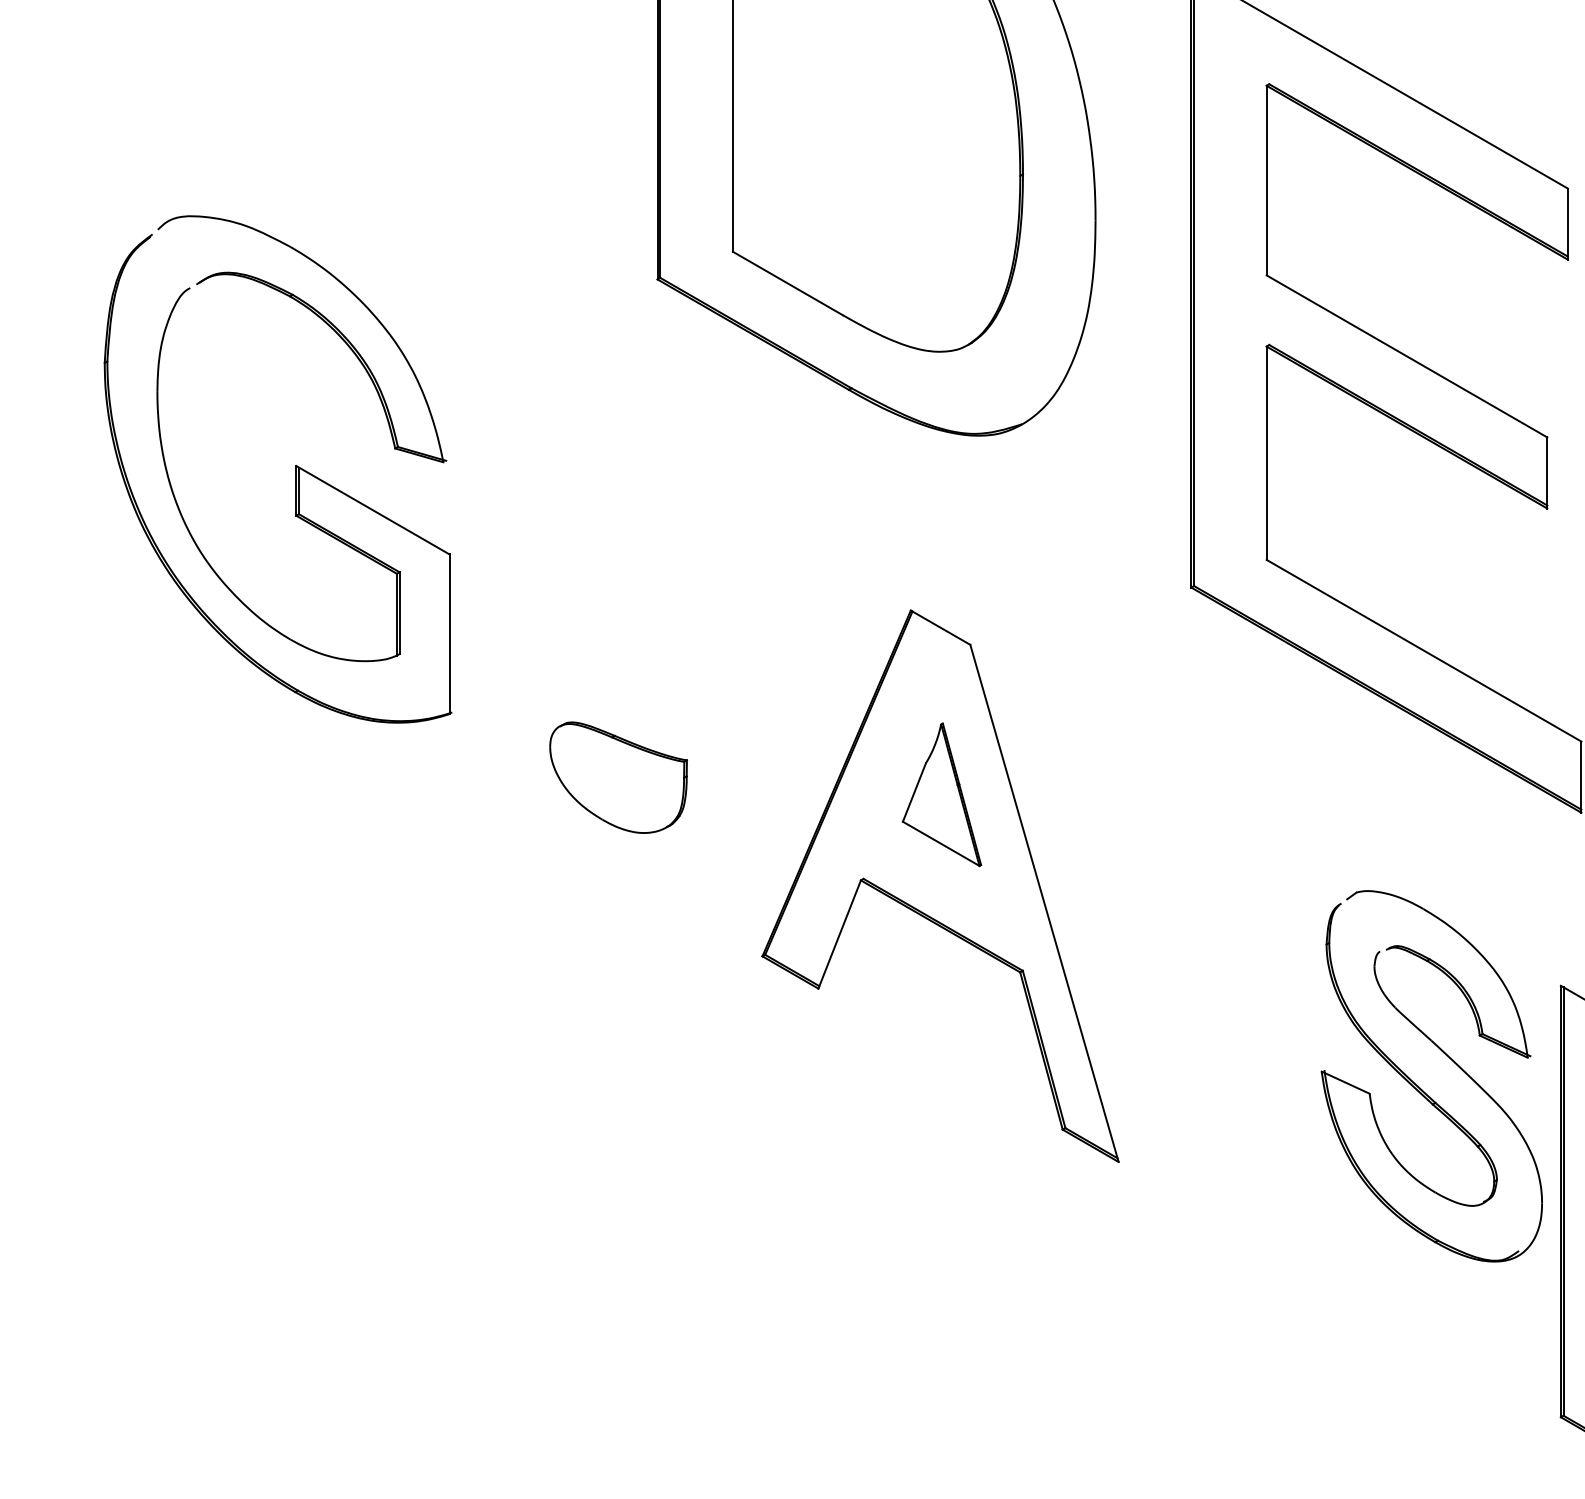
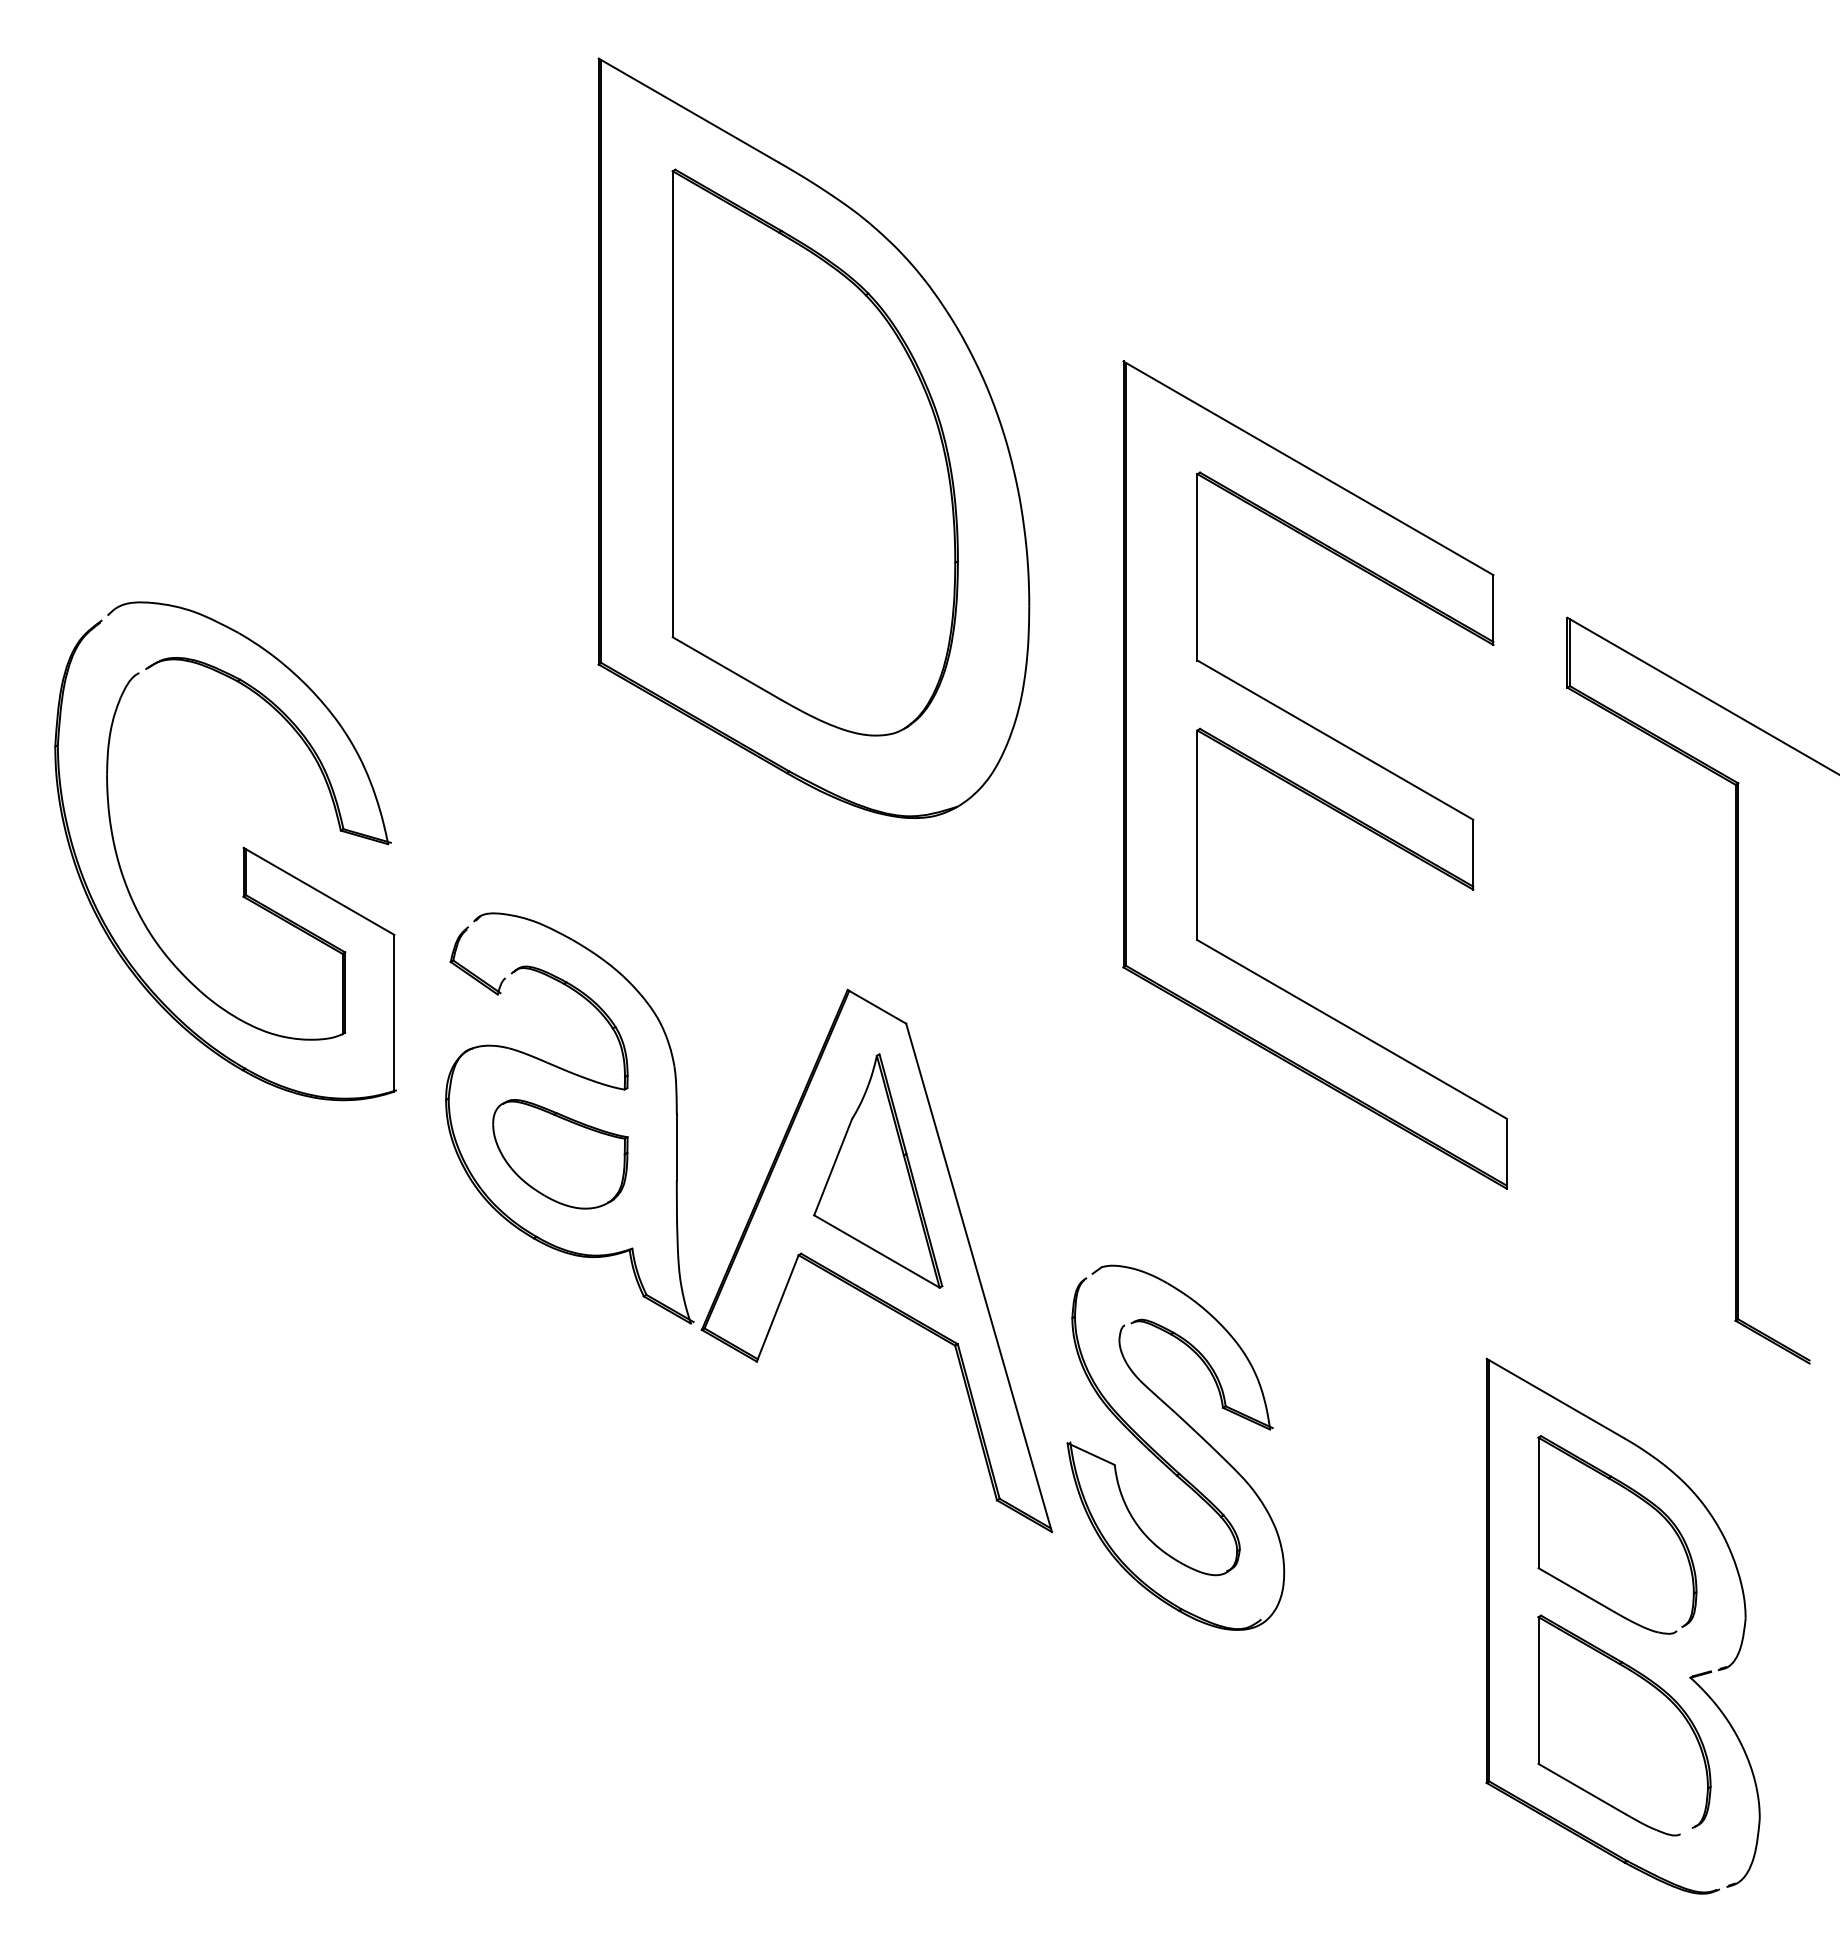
part: (641, 700) -> (582, 1078), added
part: (942, 794) -> (878, 1170), size x1.67
part: (1420, 1087) -> (1164, 1458), moved

